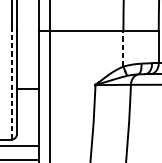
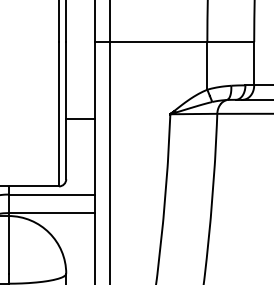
line: (123, 48) -> (207, 65), dashed -> solid
line: (11, 84) -> (59, 113), dashed -> solid

